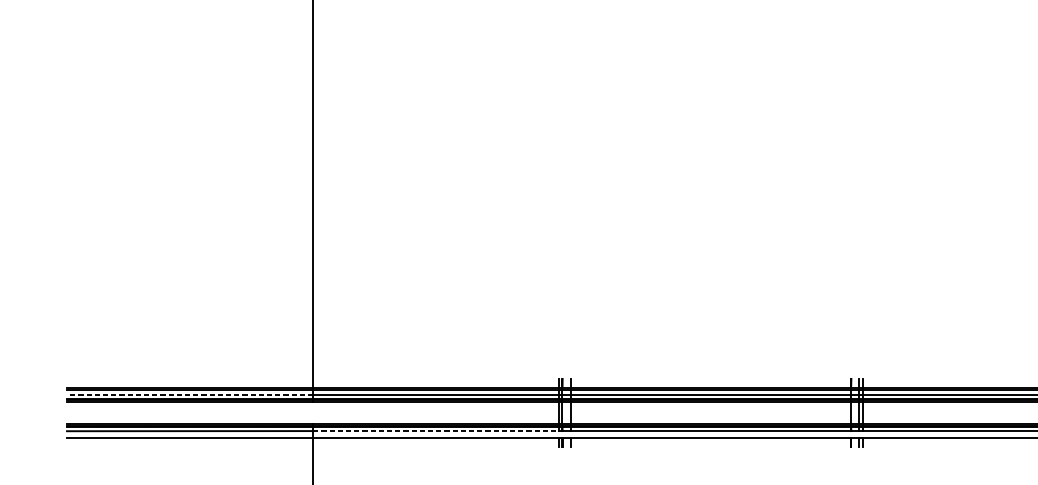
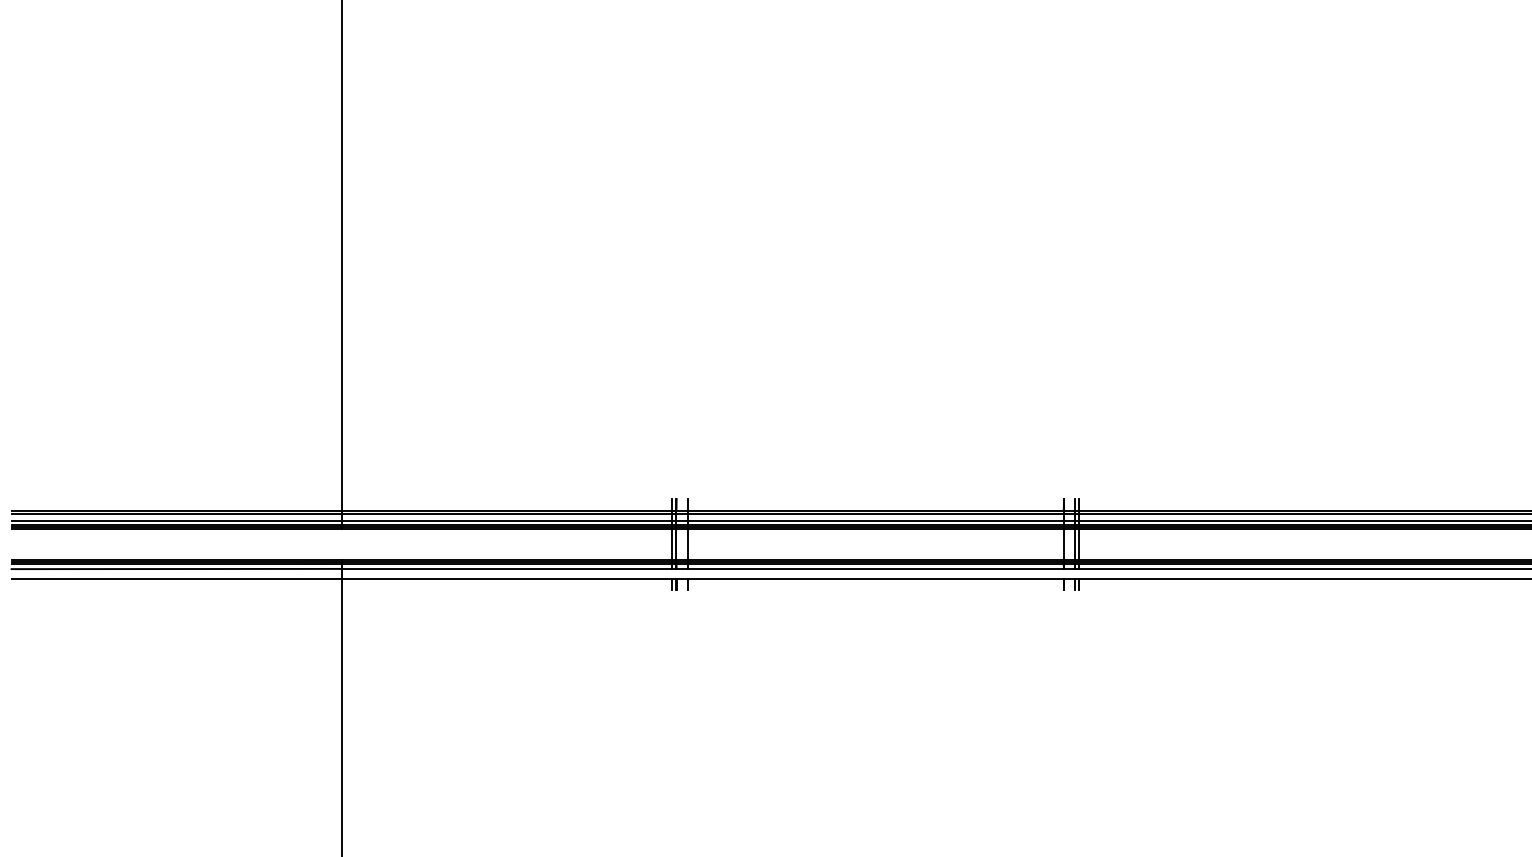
line: (189, 394) -> (176, 520), dashed -> solid
line: (436, 430) -> (507, 568), dashed -> solid

